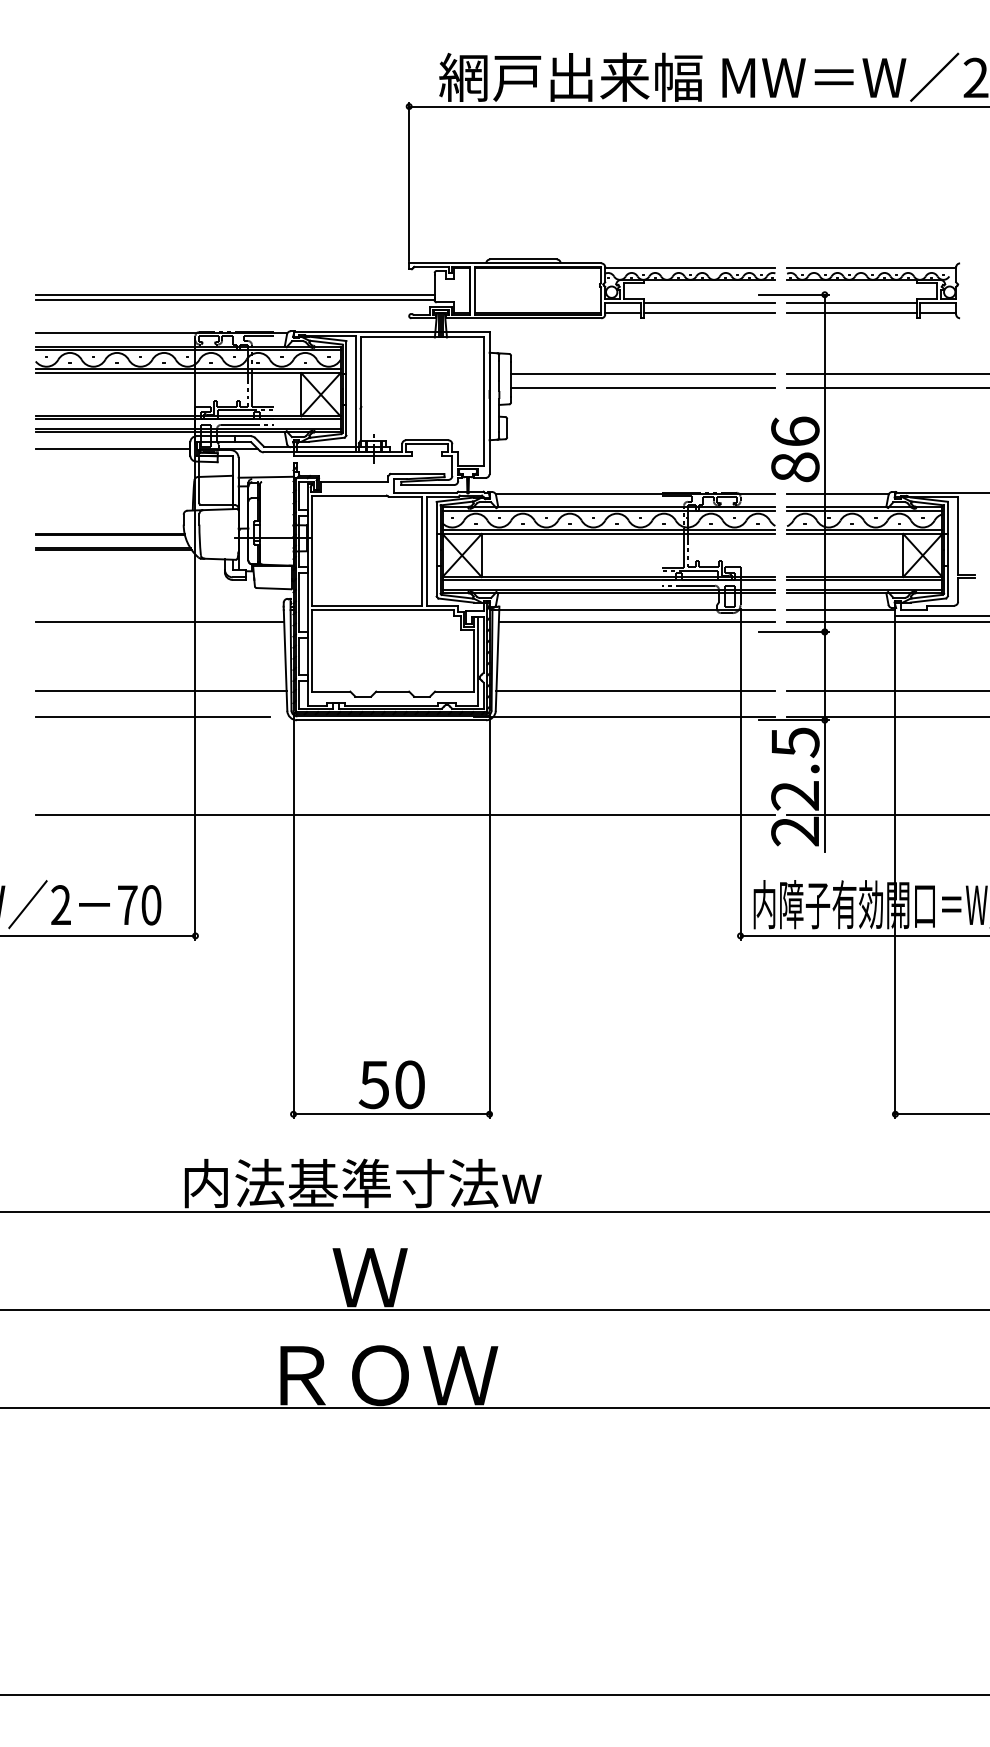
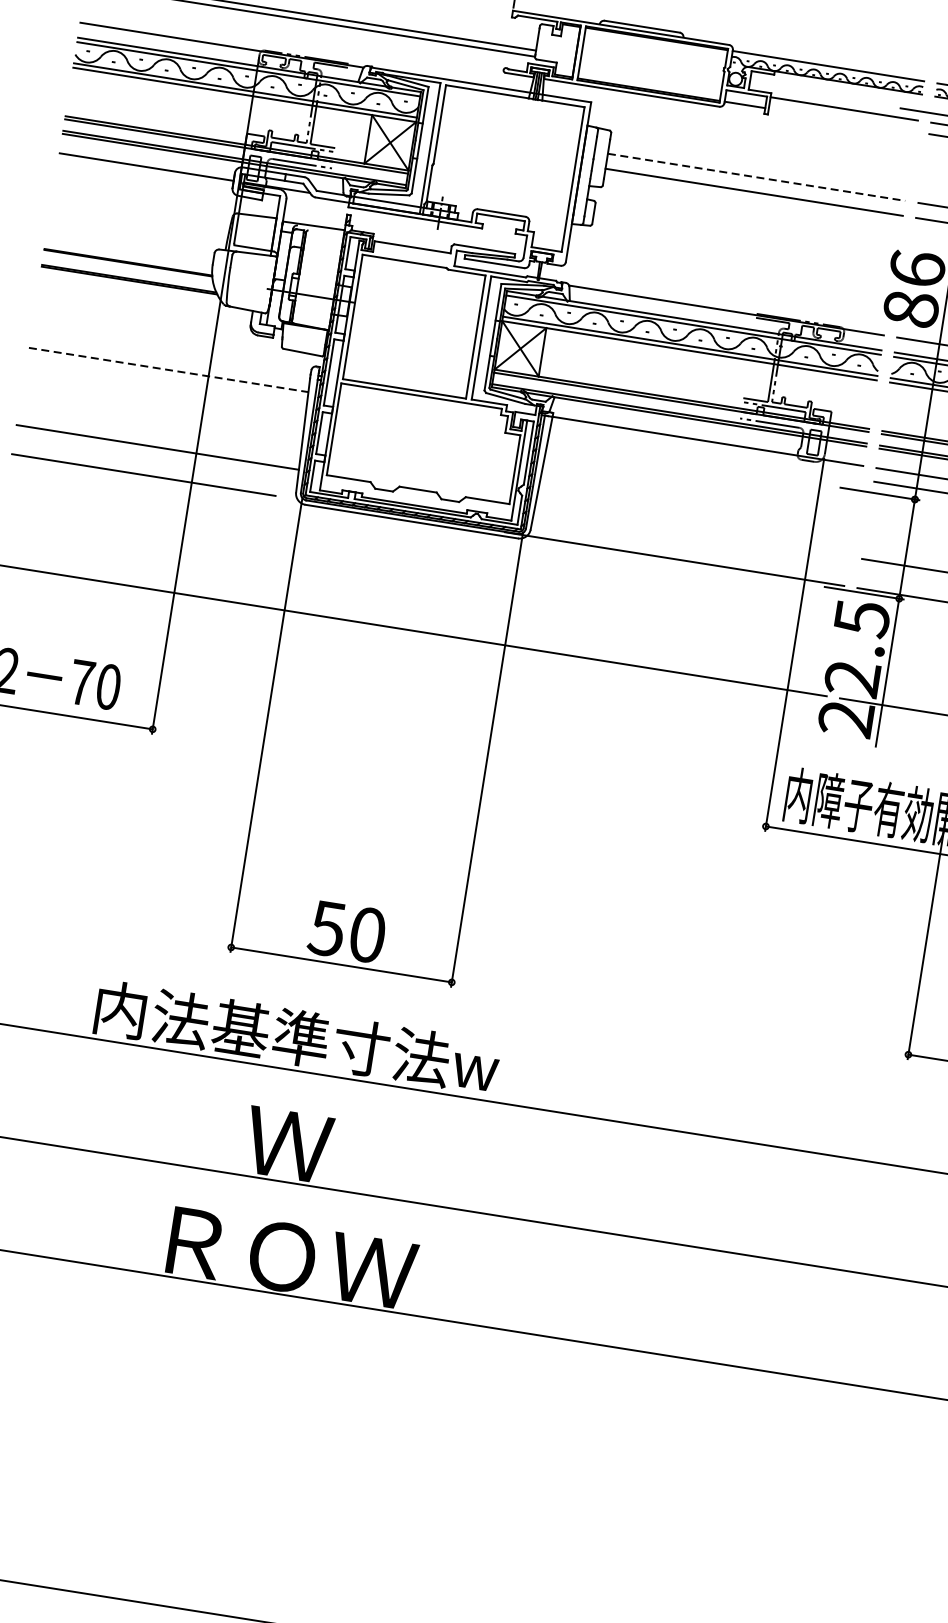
line: (709, 313) -> (841, 120), removed
line: (643, 374) -> (756, 177), solid -> dashed
line: (160, 622) -> (169, 370), solid -> dashed
line: (636, 622) -> (704, 455), removed
line: (635, 690) -> (691, 531), removed

